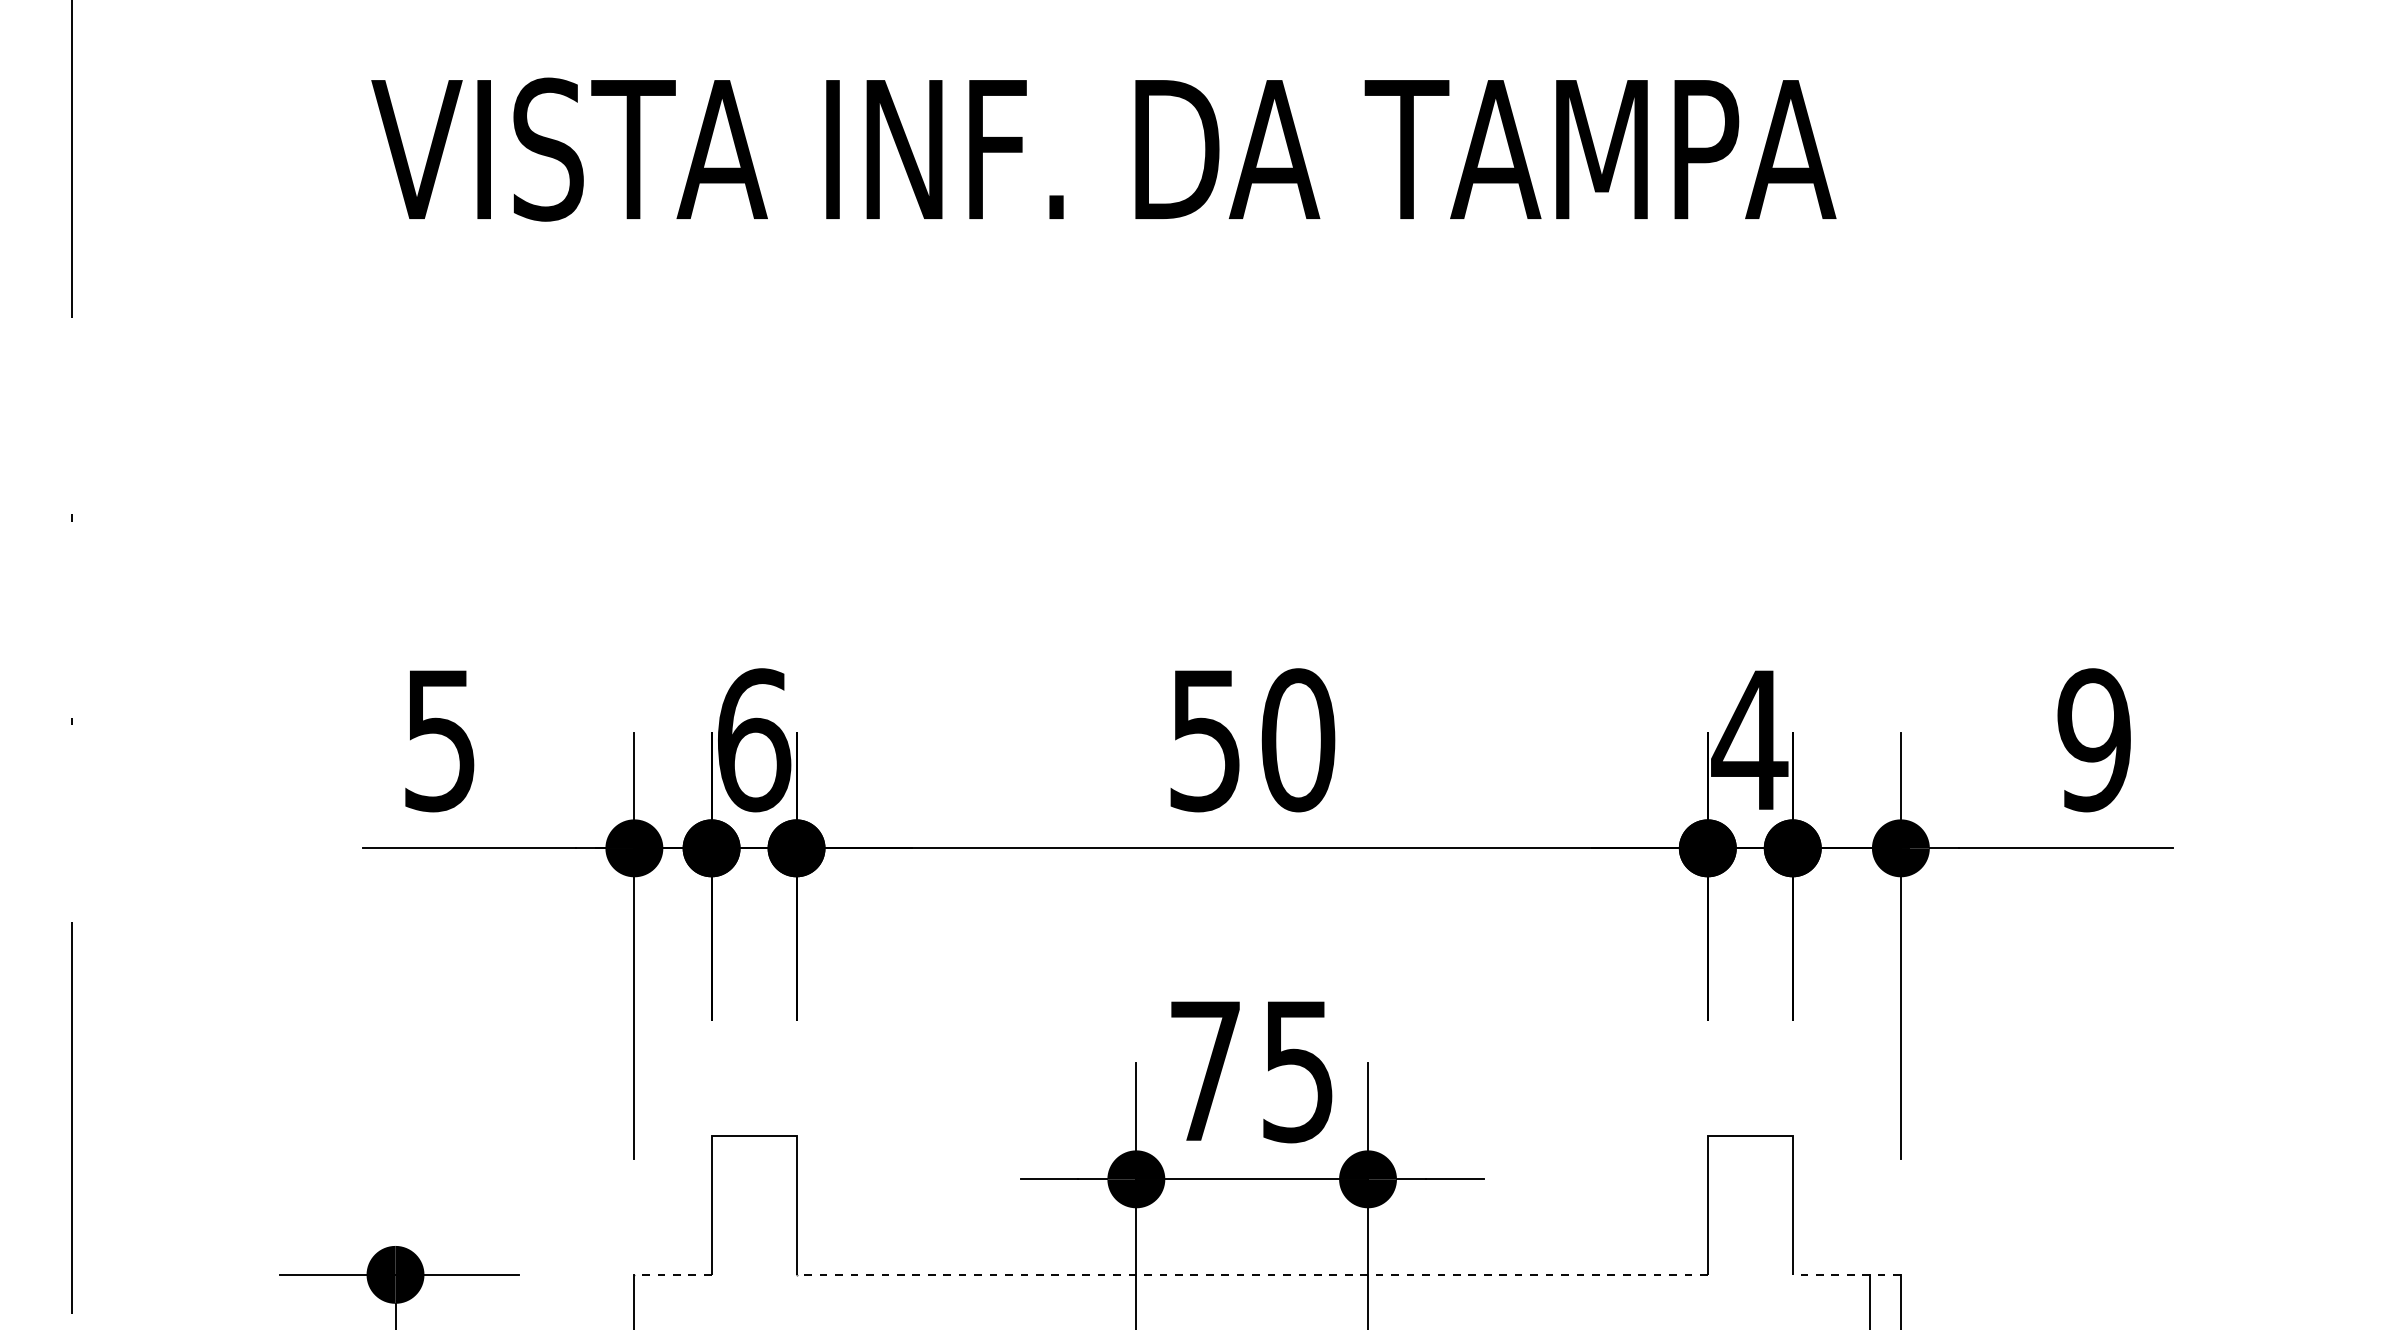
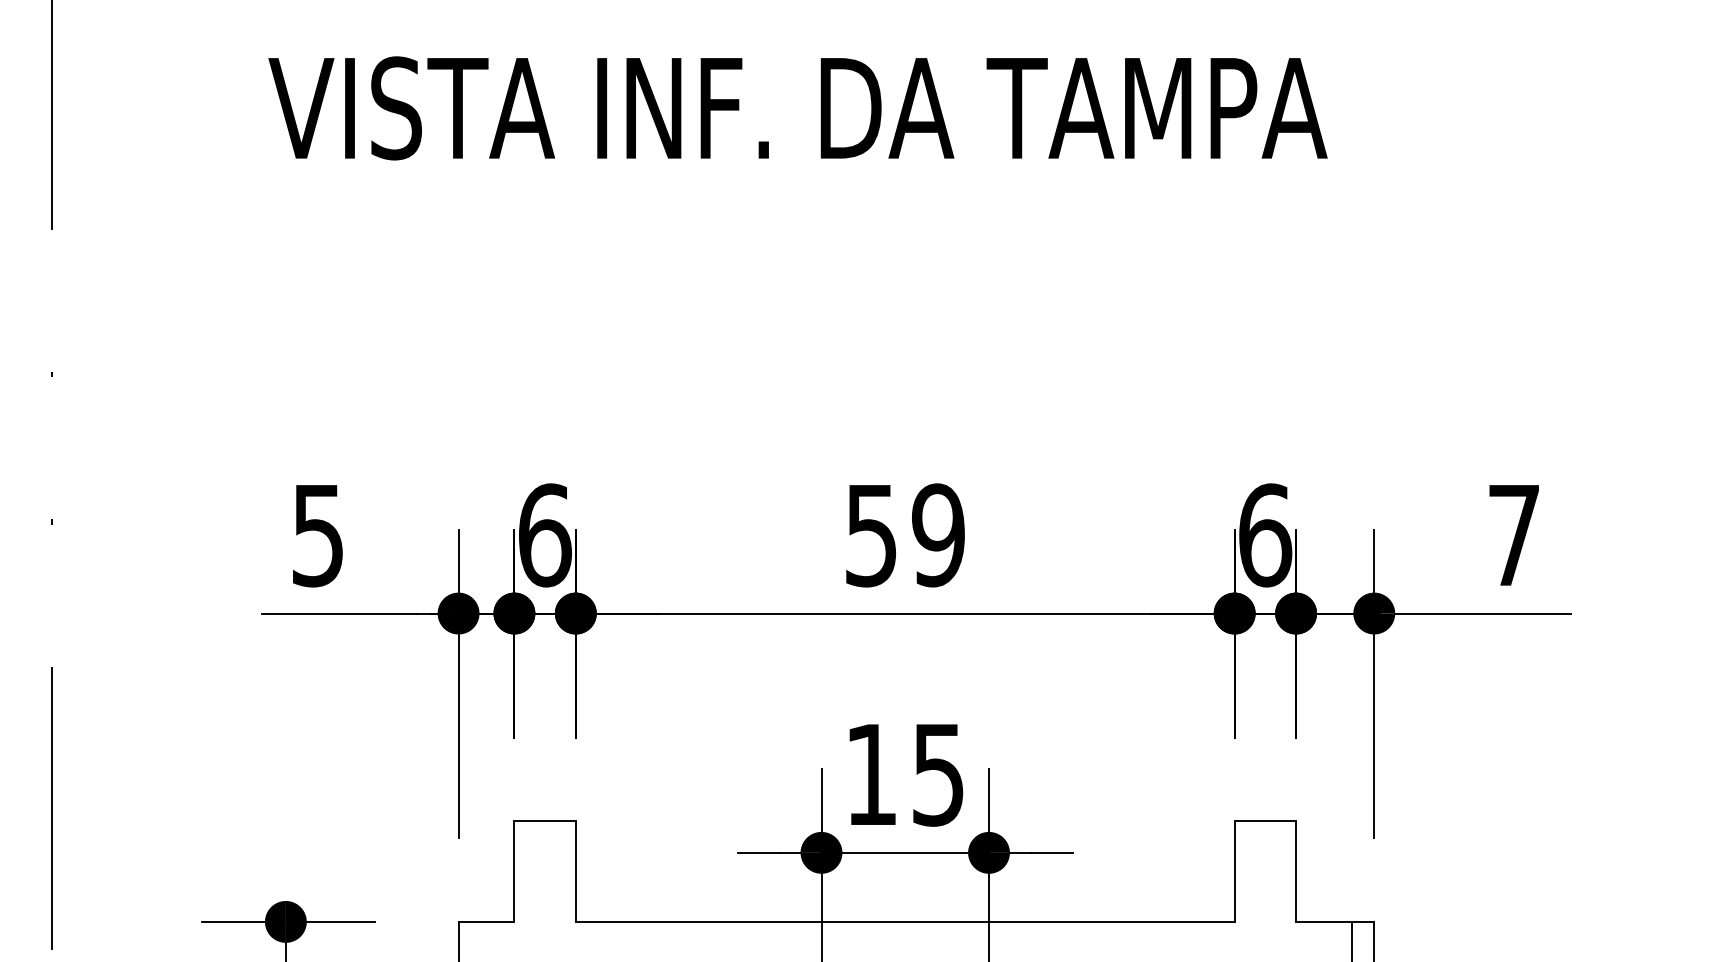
text: (1298, 740) -> (938, 535), 50 -> 59
text: (1749, 740) -> (1264, 535), 4 -> 6
text: (2093, 740) -> (1513, 535), 9 -> 7
text: (1205, 1070) -> (871, 774), 75 -> 15
line: (672, 1274) -> (486, 921), dashed -> solid
line: (1252, 1274) -> (905, 921), dashed -> solid
line: (1846, 1274) -> (1334, 921), dashed -> solid

